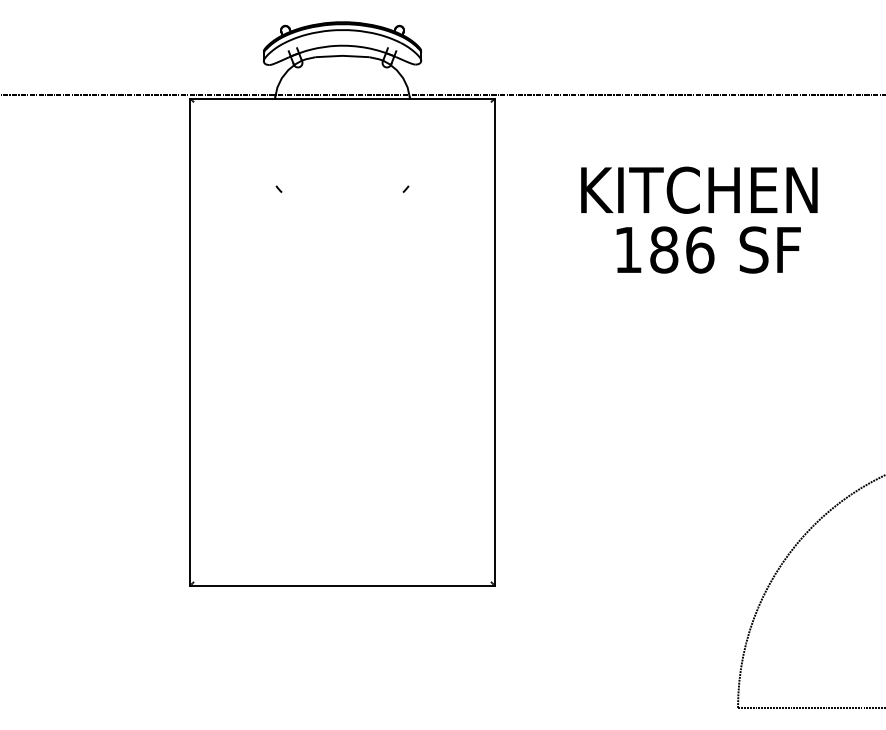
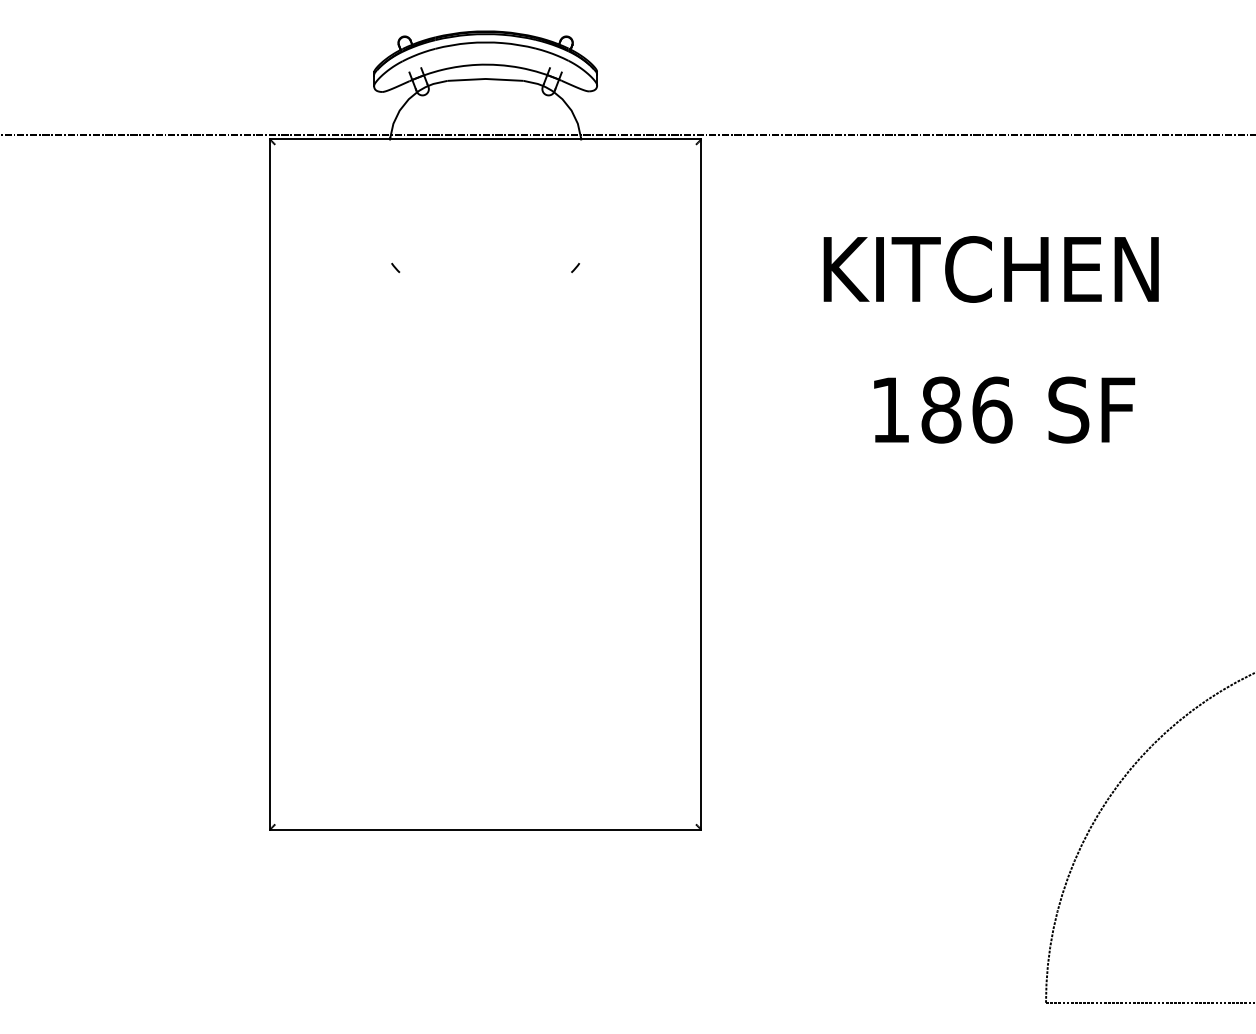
text: (708, 249) -> (1004, 409), moved

